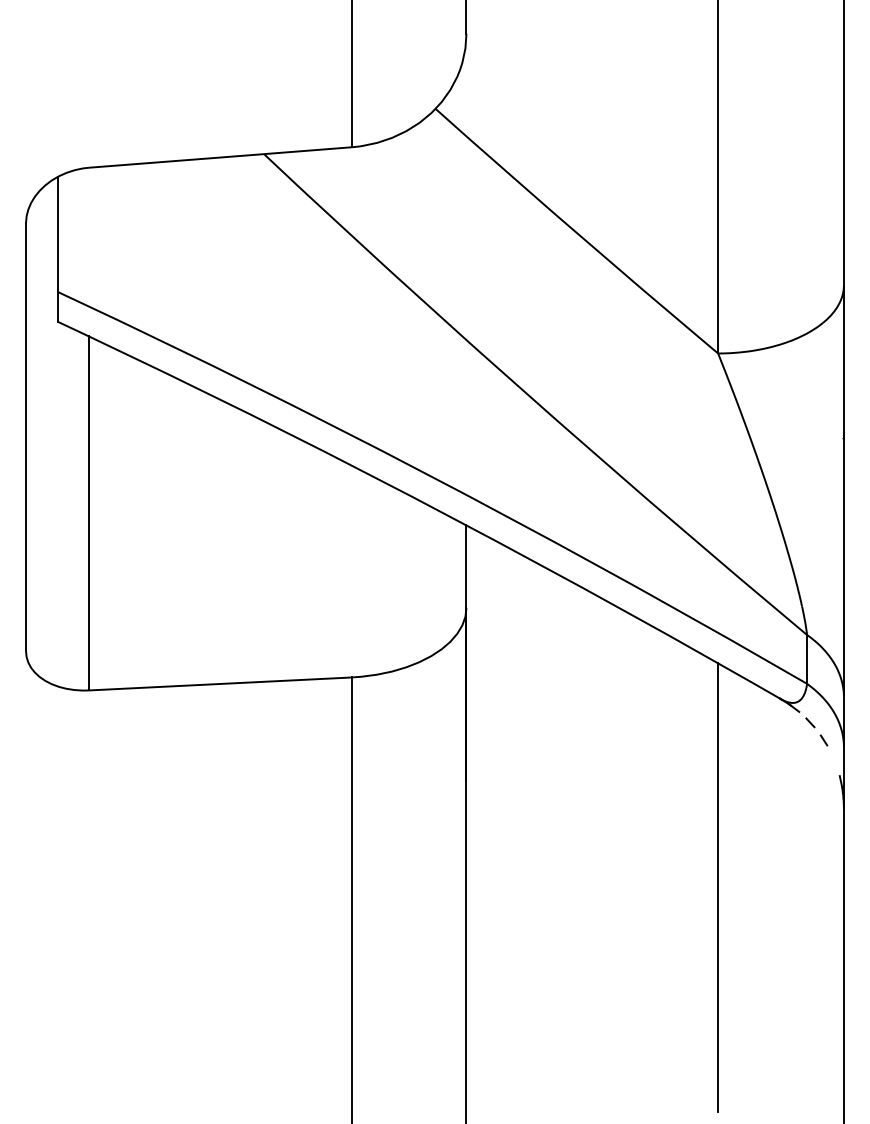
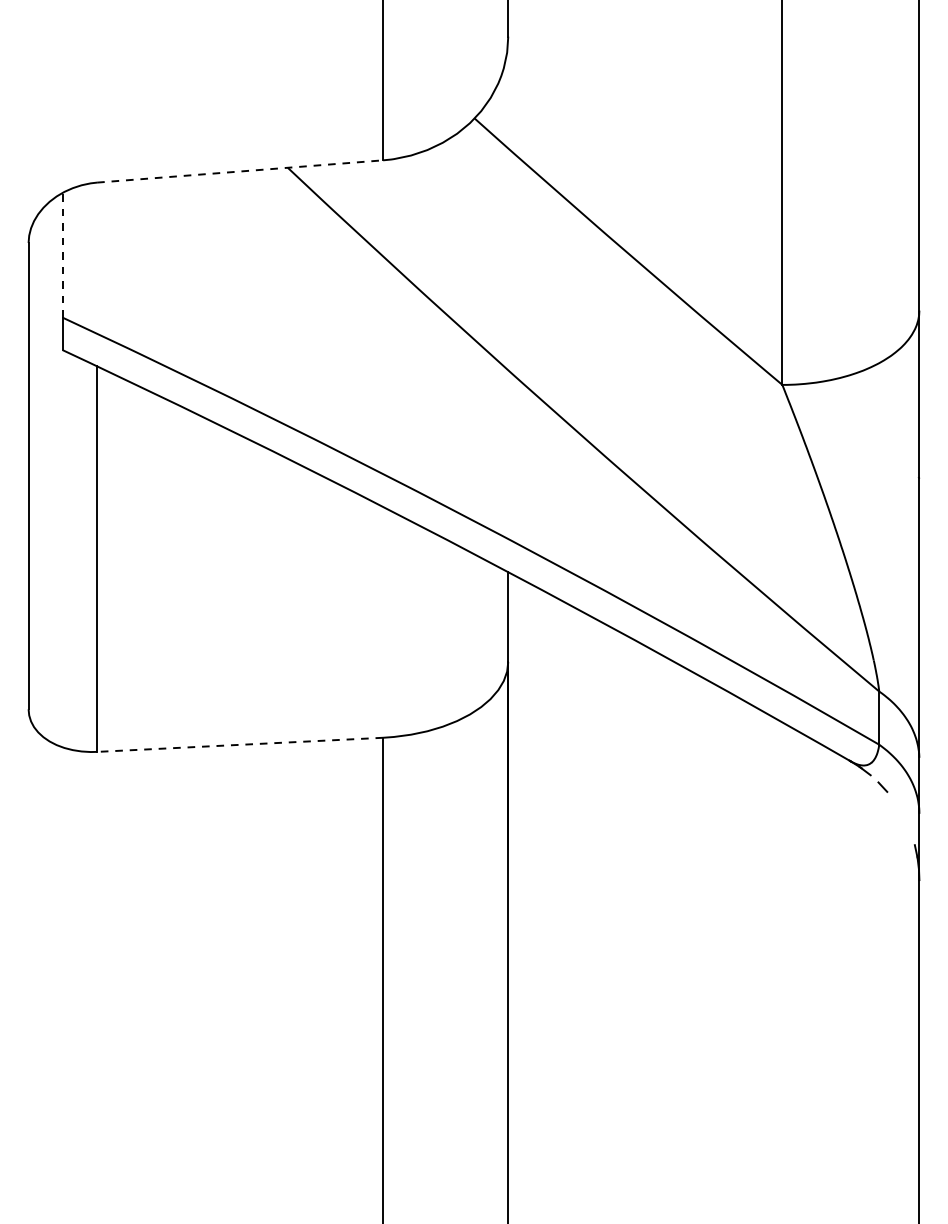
line: (220, 157) -> (240, 171), solid -> dashed
line: (57, 233) -> (62, 254), solid -> dashed
line: (220, 683) -> (240, 744), solid -> dashed
line: (823, 740) -> (897, 806), removed
line: (718, 887) -> (782, 966), removed

